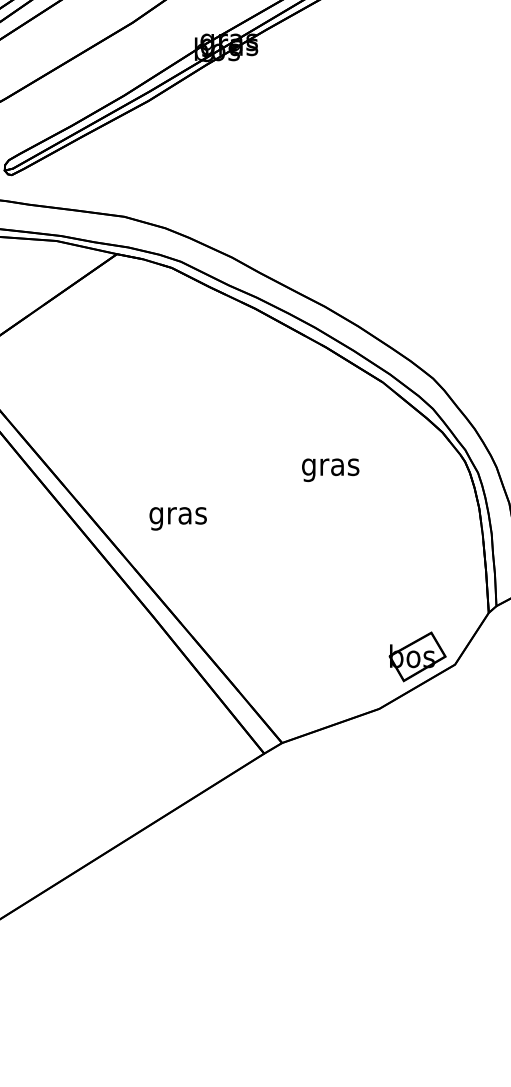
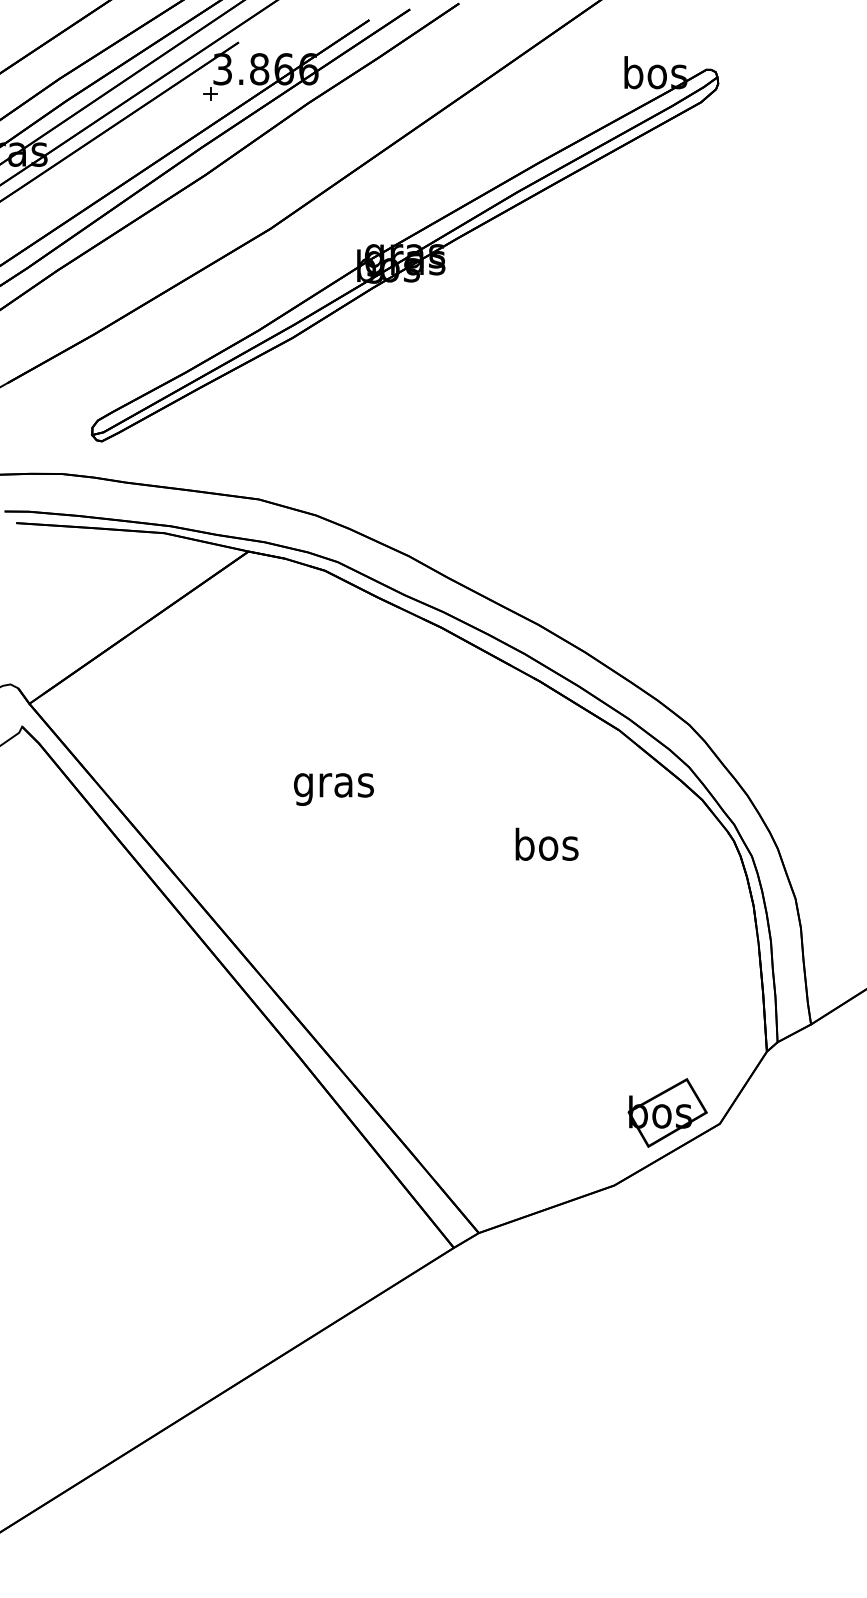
text: (330, 467) -> (546, 848), gras -> bos
text: (177, 518) -> (333, 789), moved

